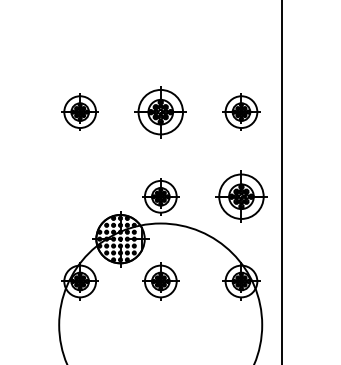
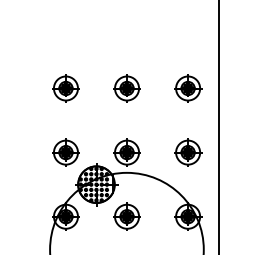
part: (160, 111) -> (126, 88), size x0.71
part: (79, 196) -> (65, 152), added
part: (241, 196) -> (188, 152), size x0.71

